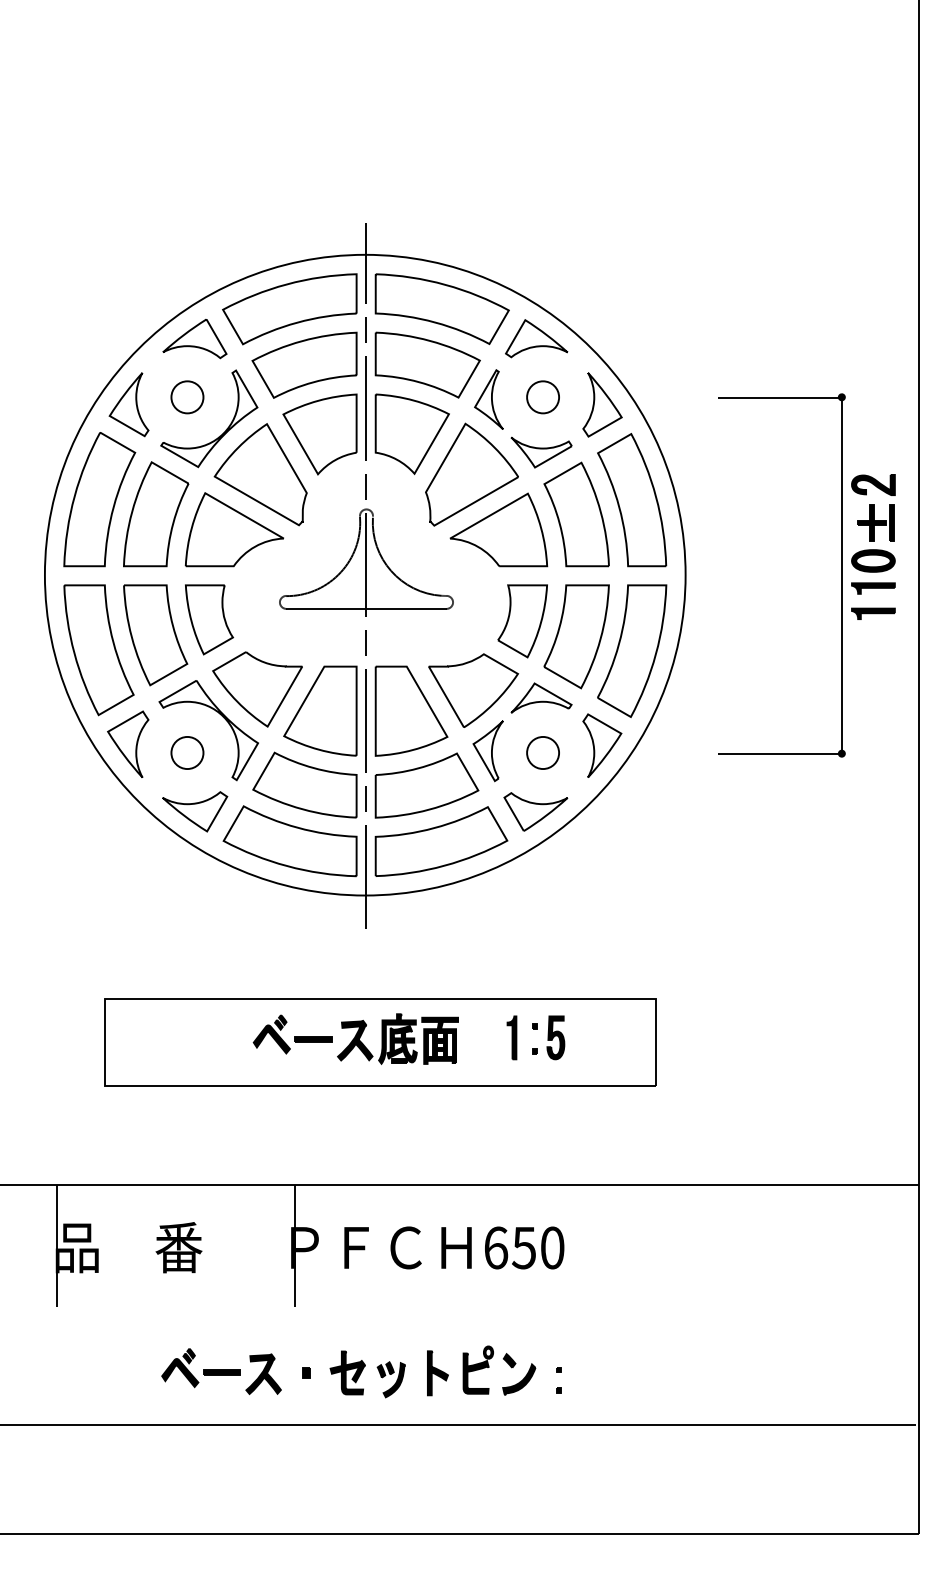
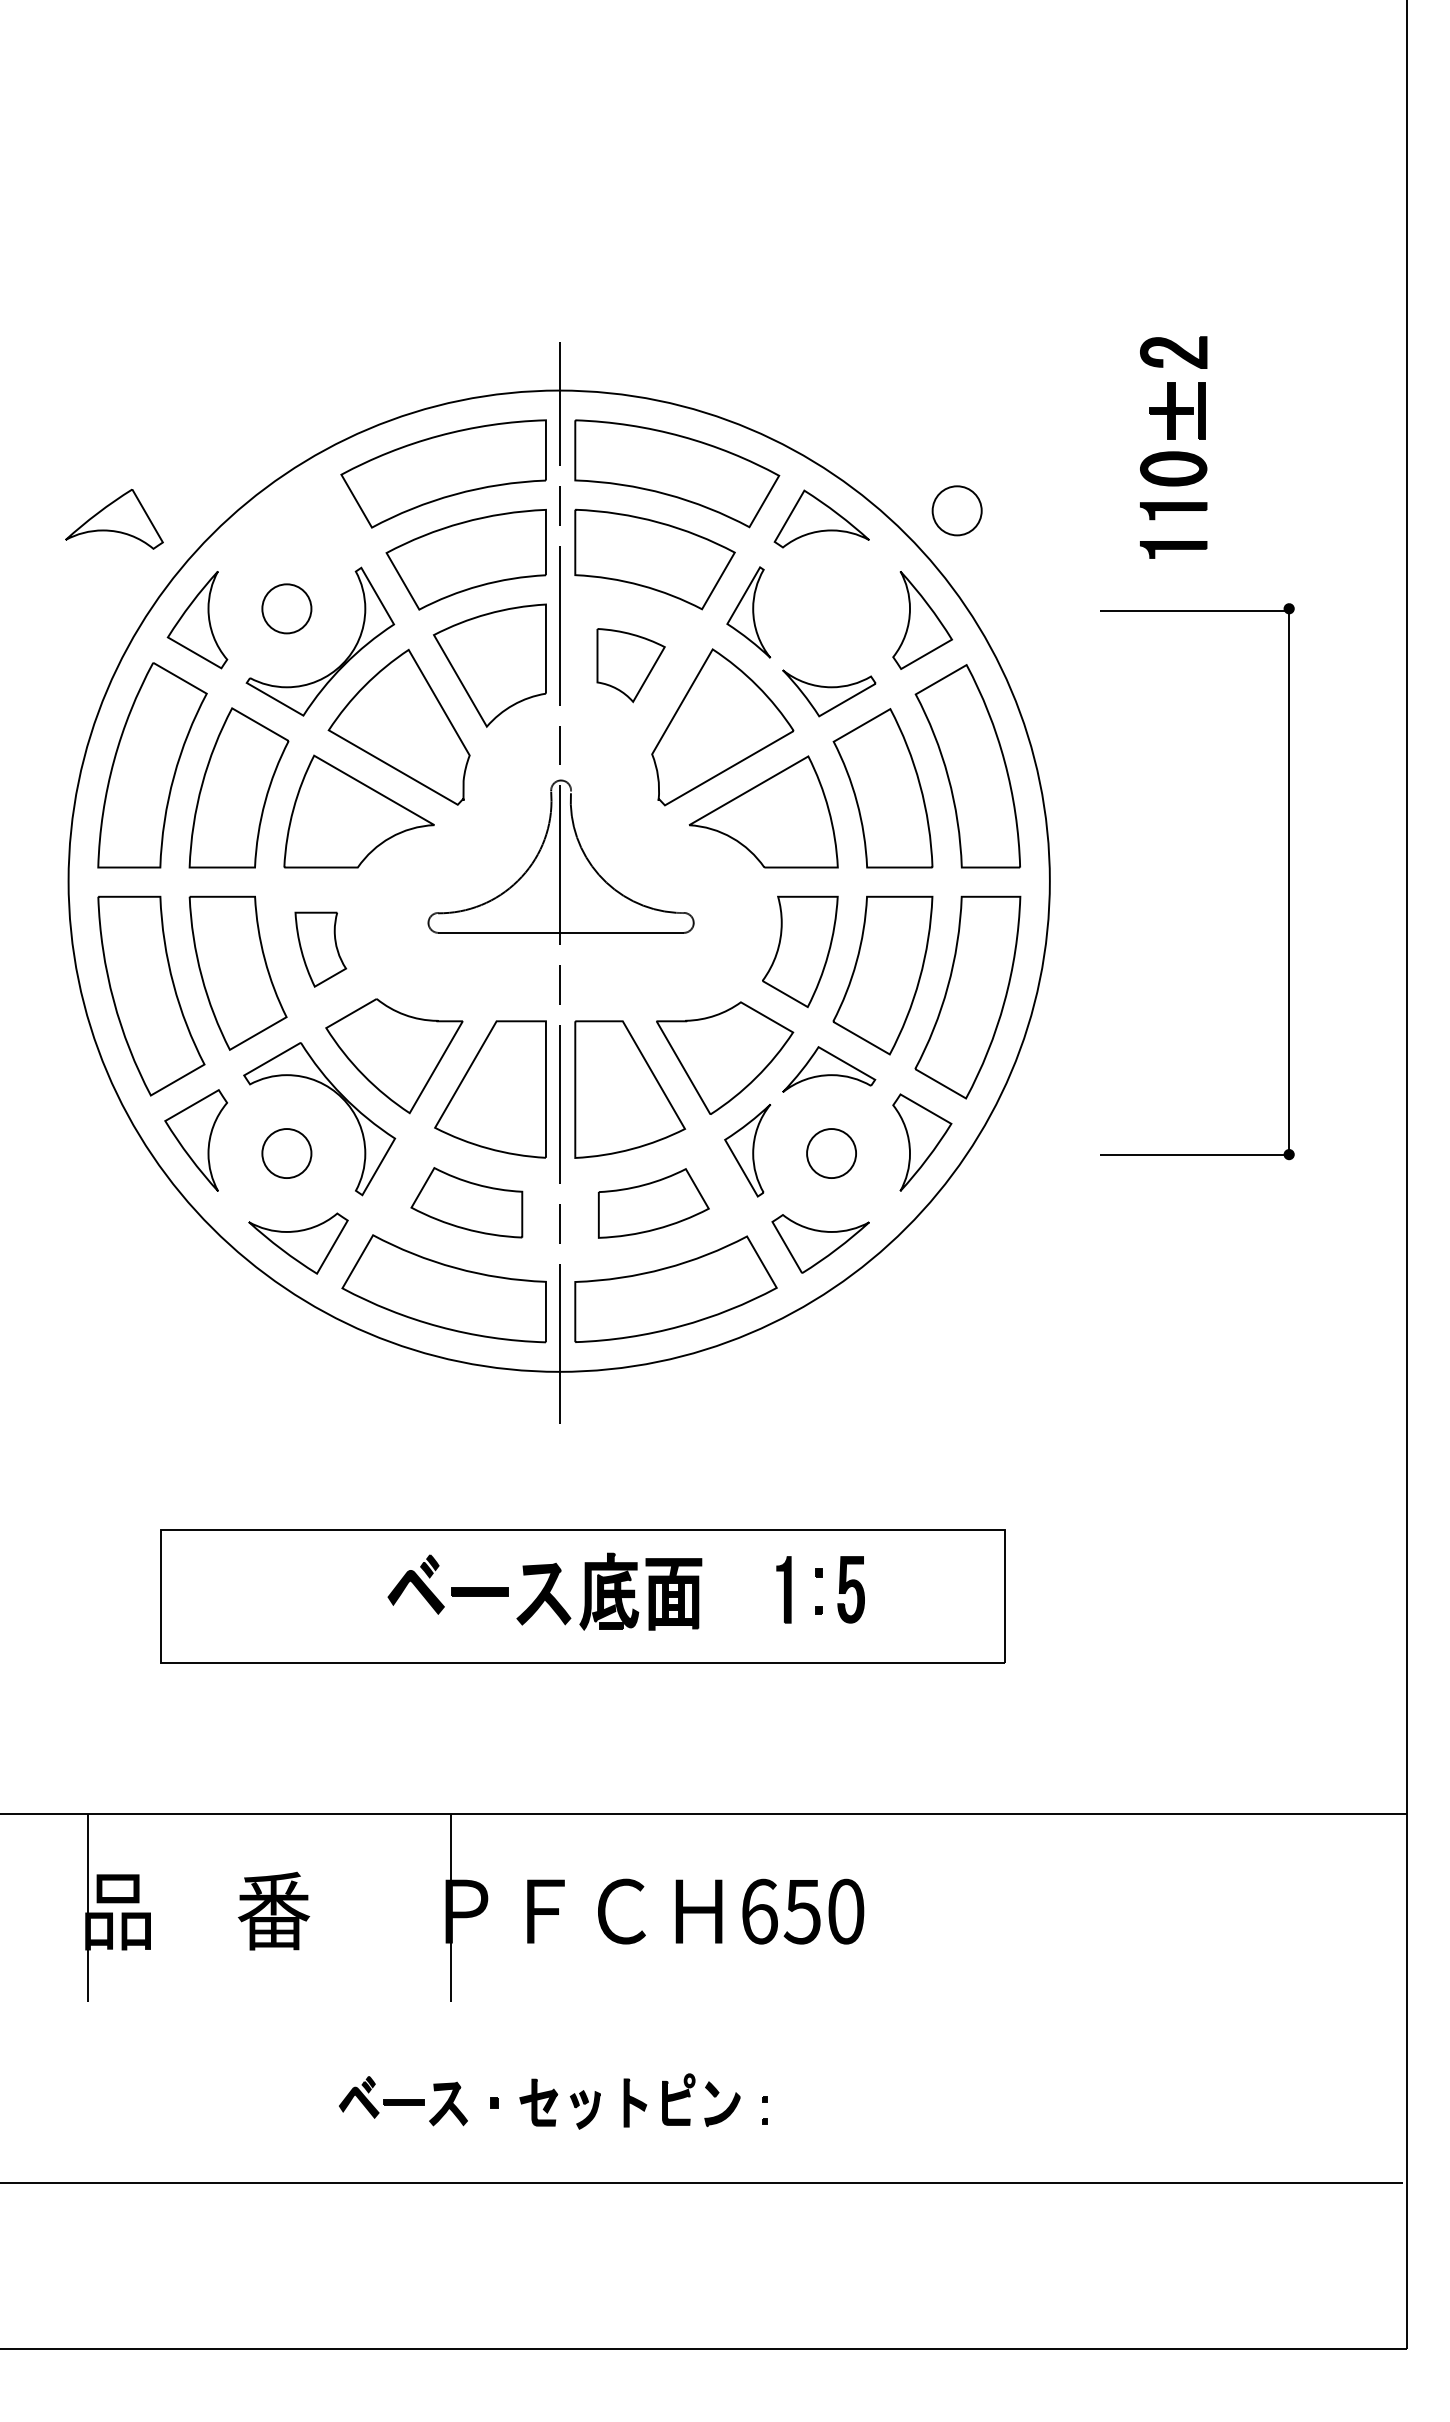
part: (194, 339) -> (113, 520), moved
part: (542, 397) -> (956, 511), moved
part: (411, 434) -> (630, 665), size x0.6
part: (873, 546) -> (1173, 446), moved
part: (209, 619) -> (320, 949), size x0.7
part: (304, 784) -> (466, 1201), size x0.7
part: (426, 785) -> (653, 1203), size x0.7
part: (361, 1371) -> (553, 2100), size x0.7

